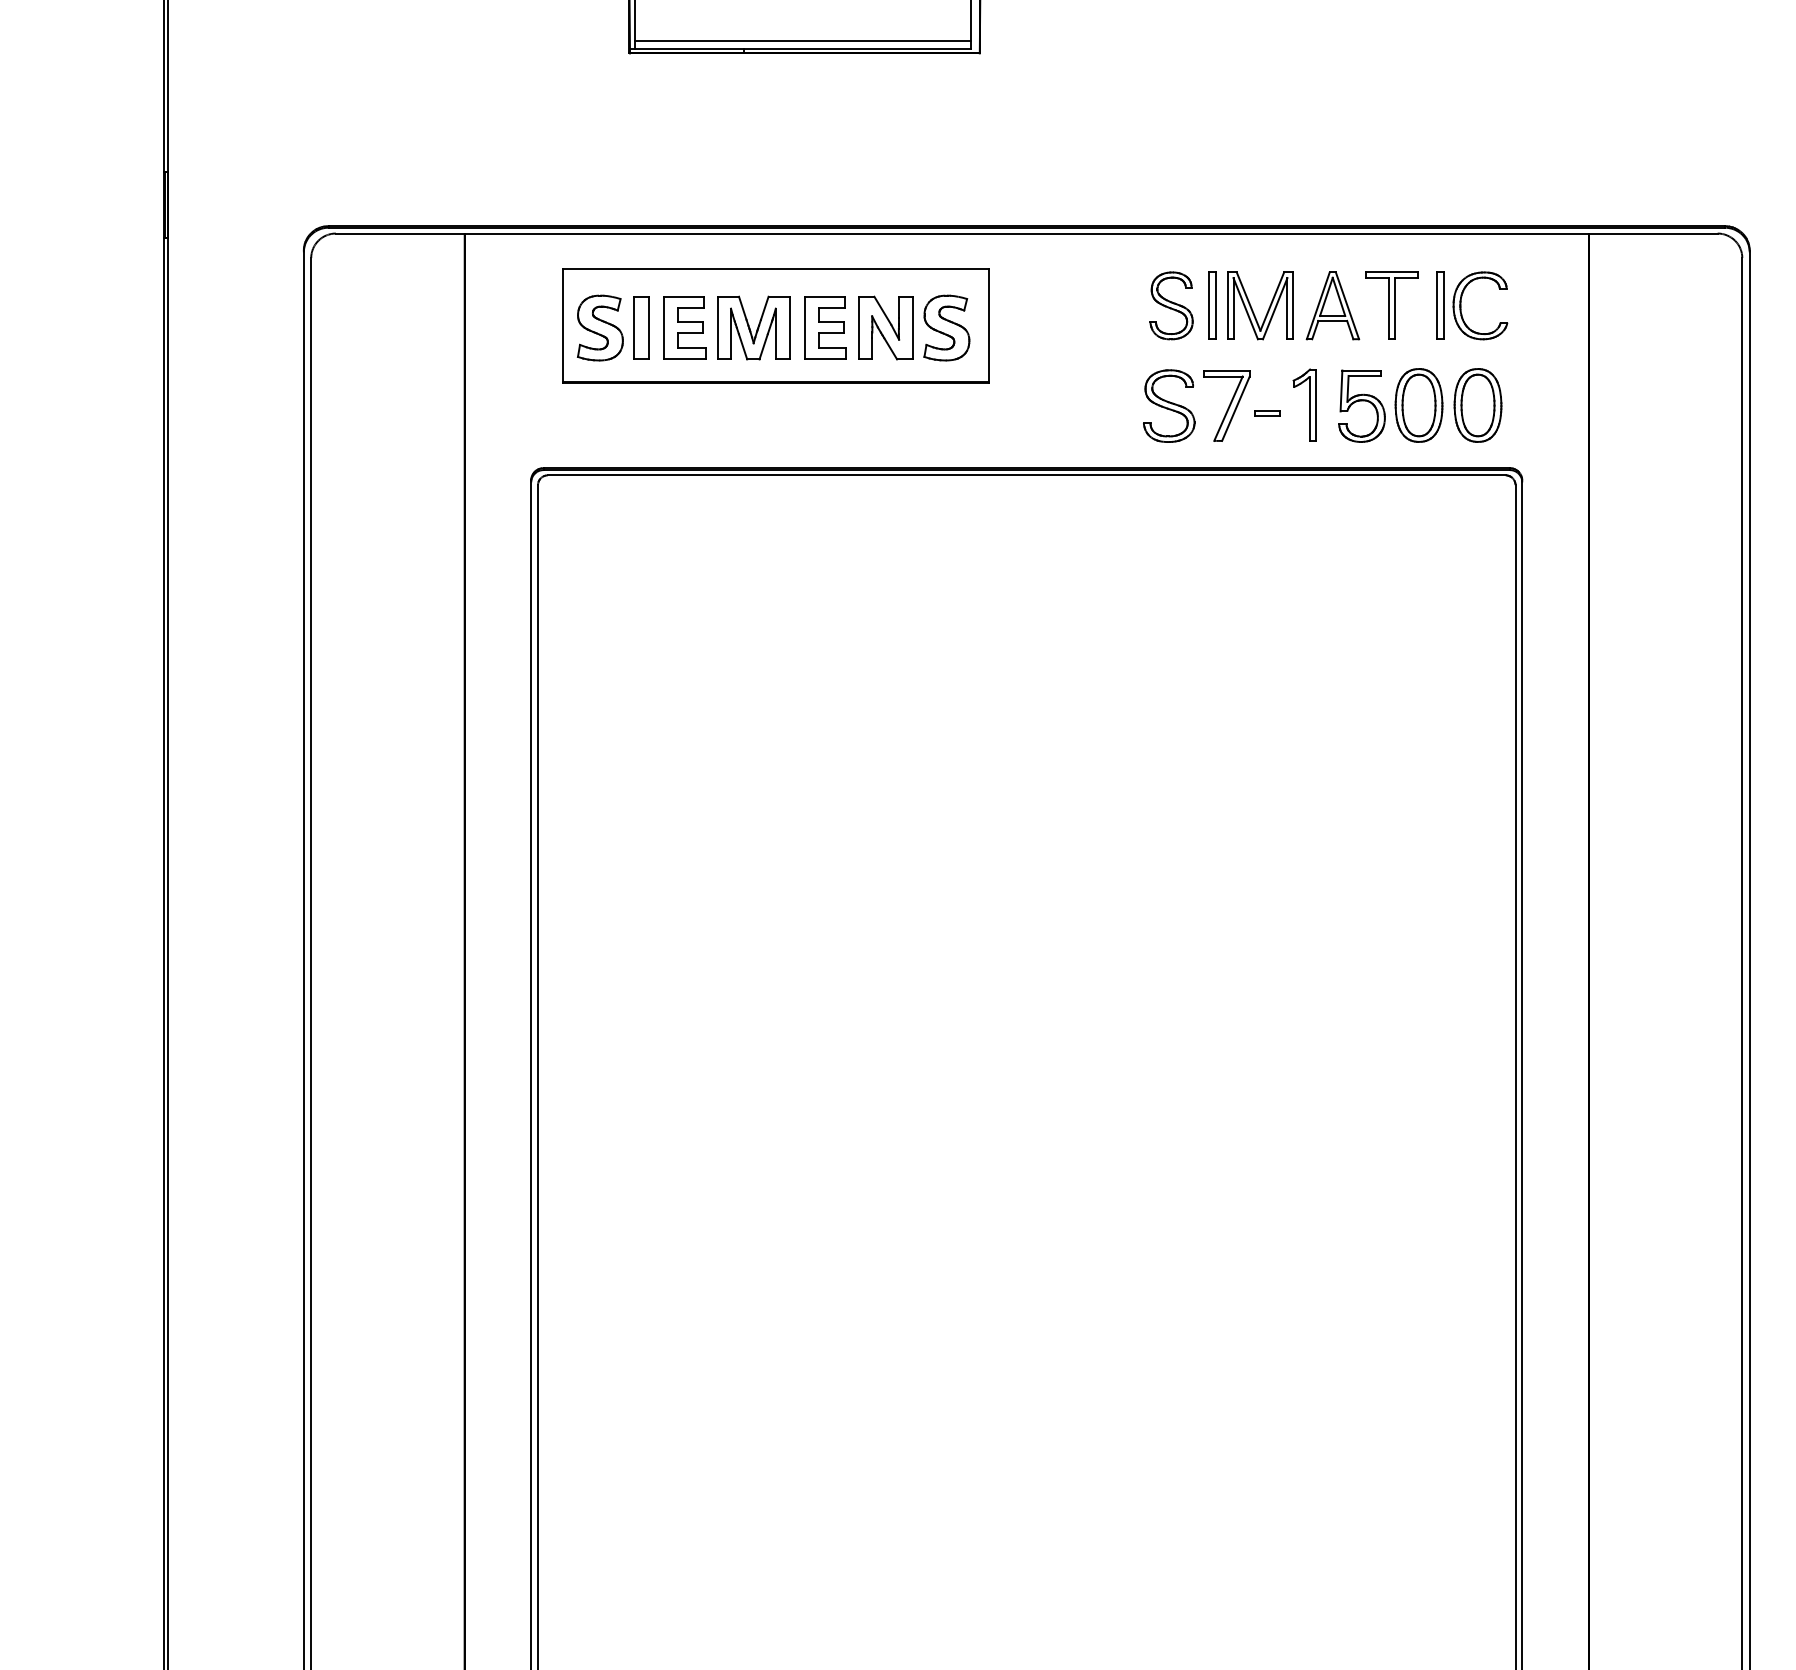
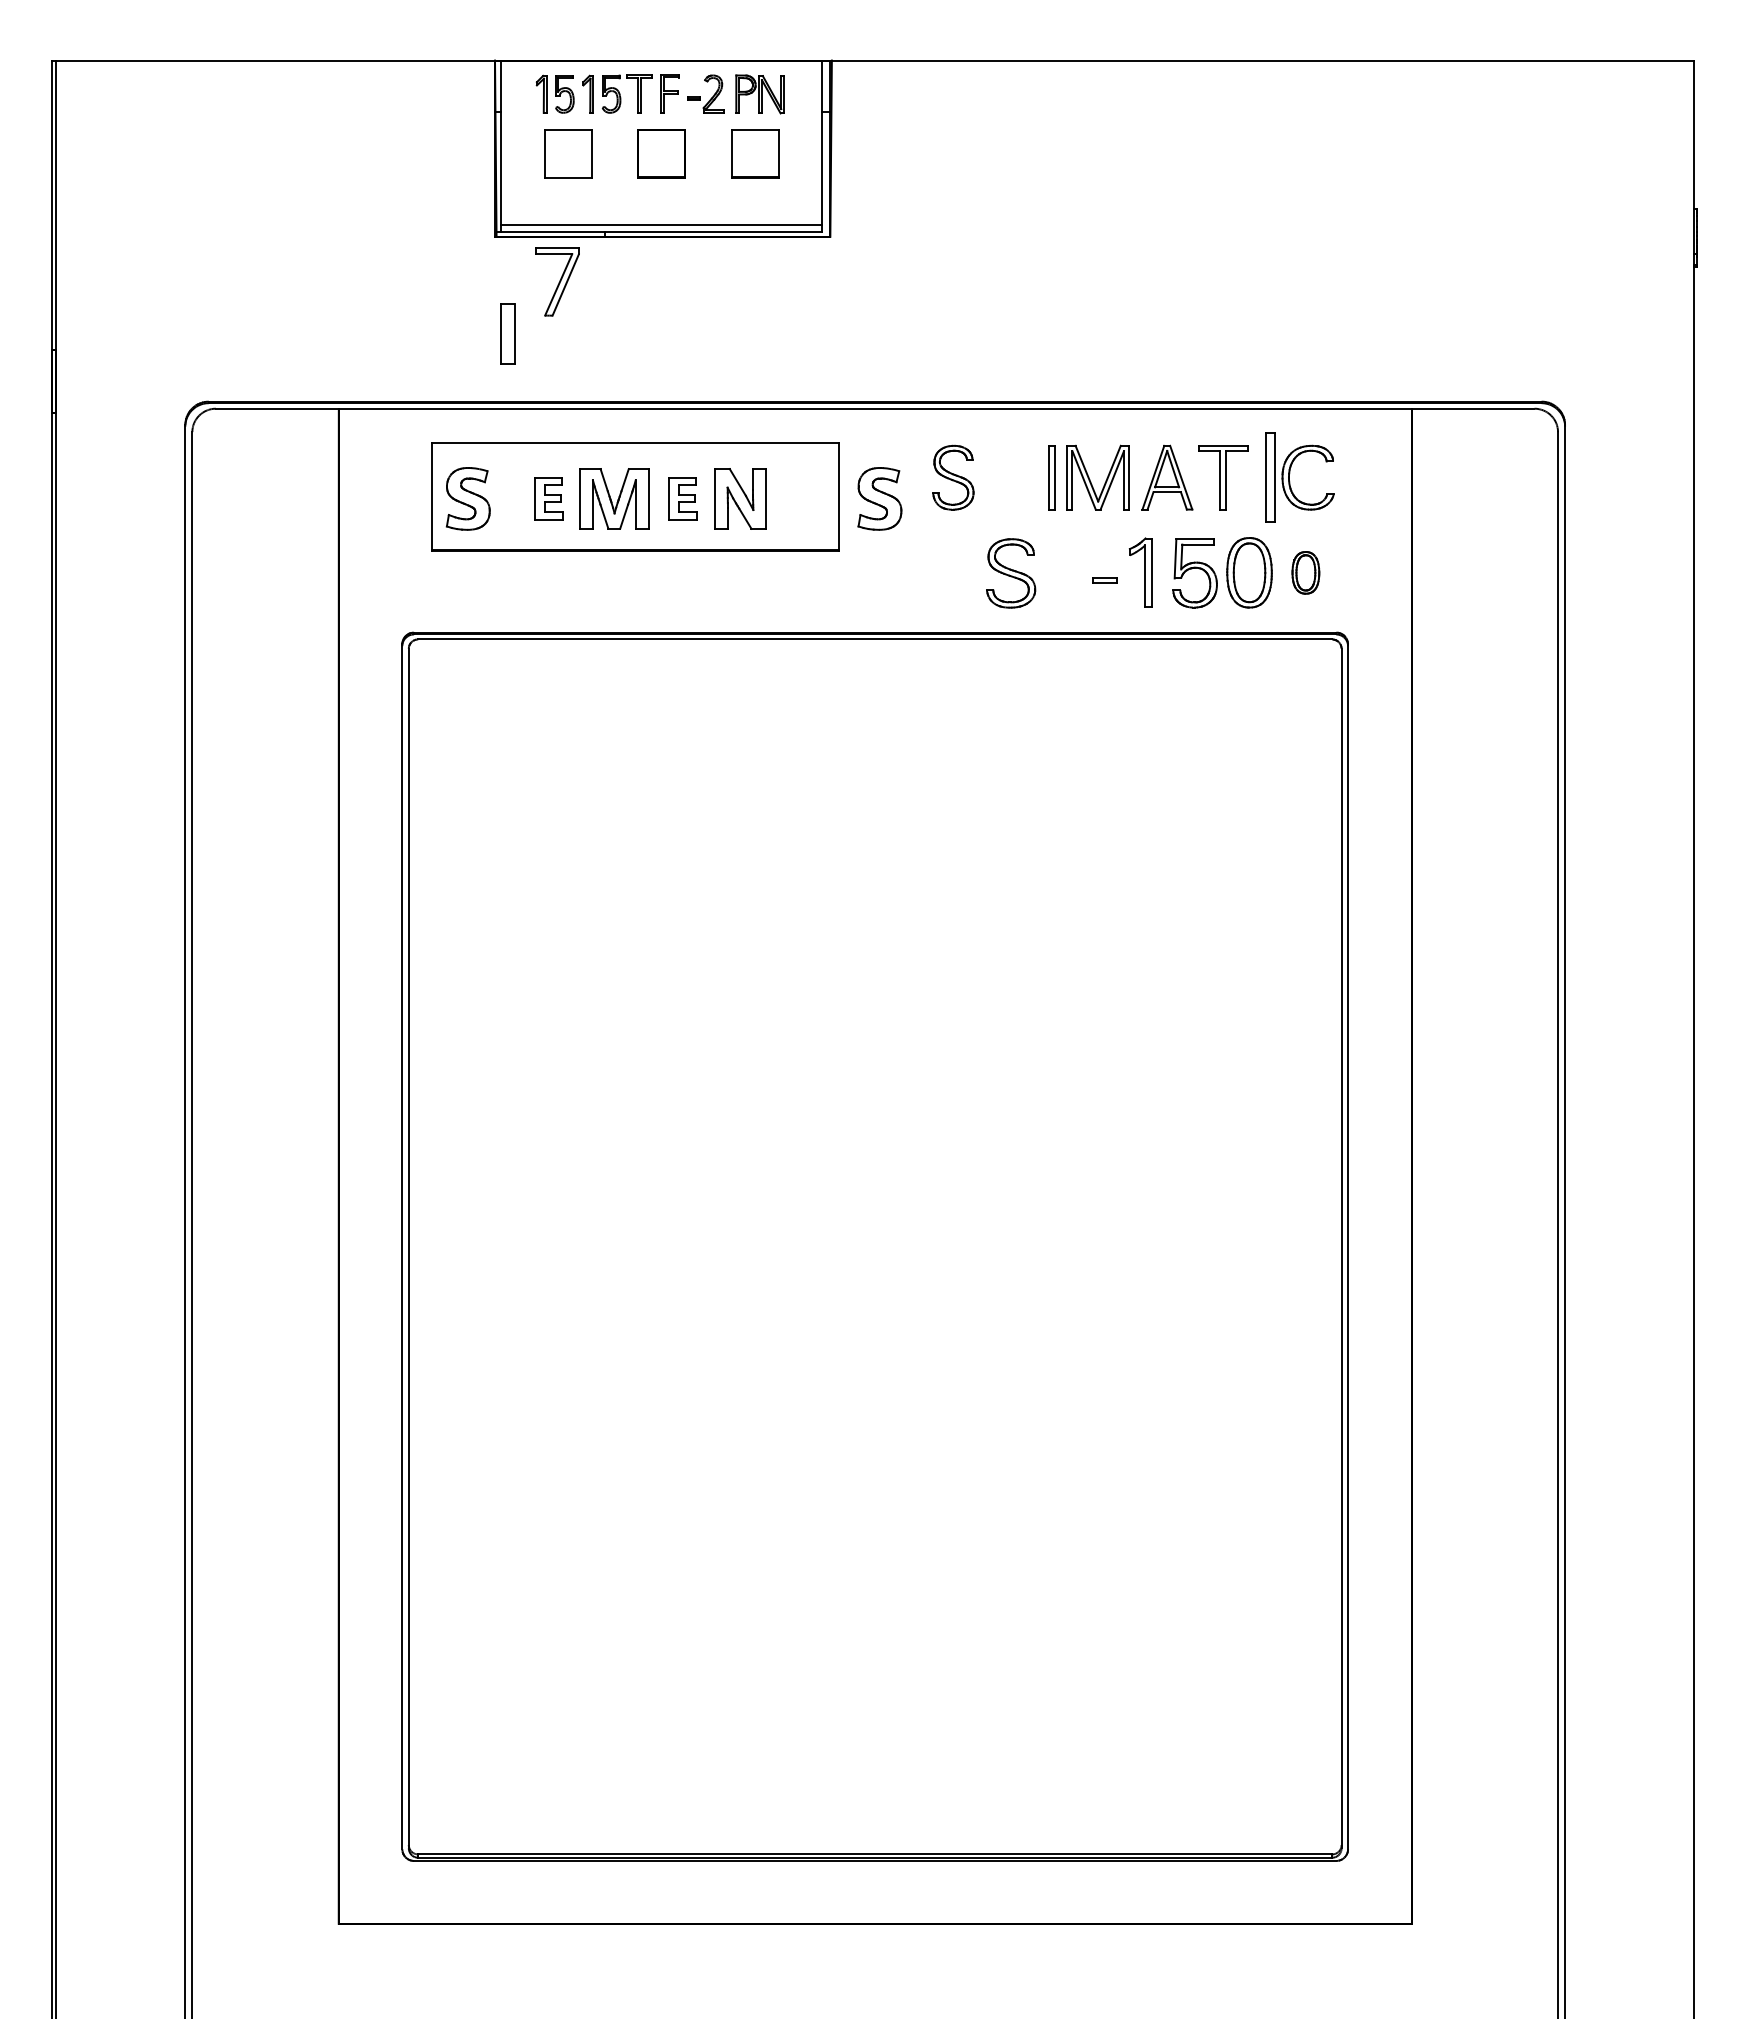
part: (1171, 305) -> (953, 477), moved
part: (1439, 305) -> (1269, 477), size x1.4
part: (641, 327) -> (507, 333), moved
part: (684, 327) -> (548, 498), size x0.7
part: (824, 327) -> (682, 498), size x0.7
part: (946, 327) -> (879, 498), moved
part: (1227, 405) -> (557, 281), moved
part: (1477, 405) -> (1305, 572), size x0.6

